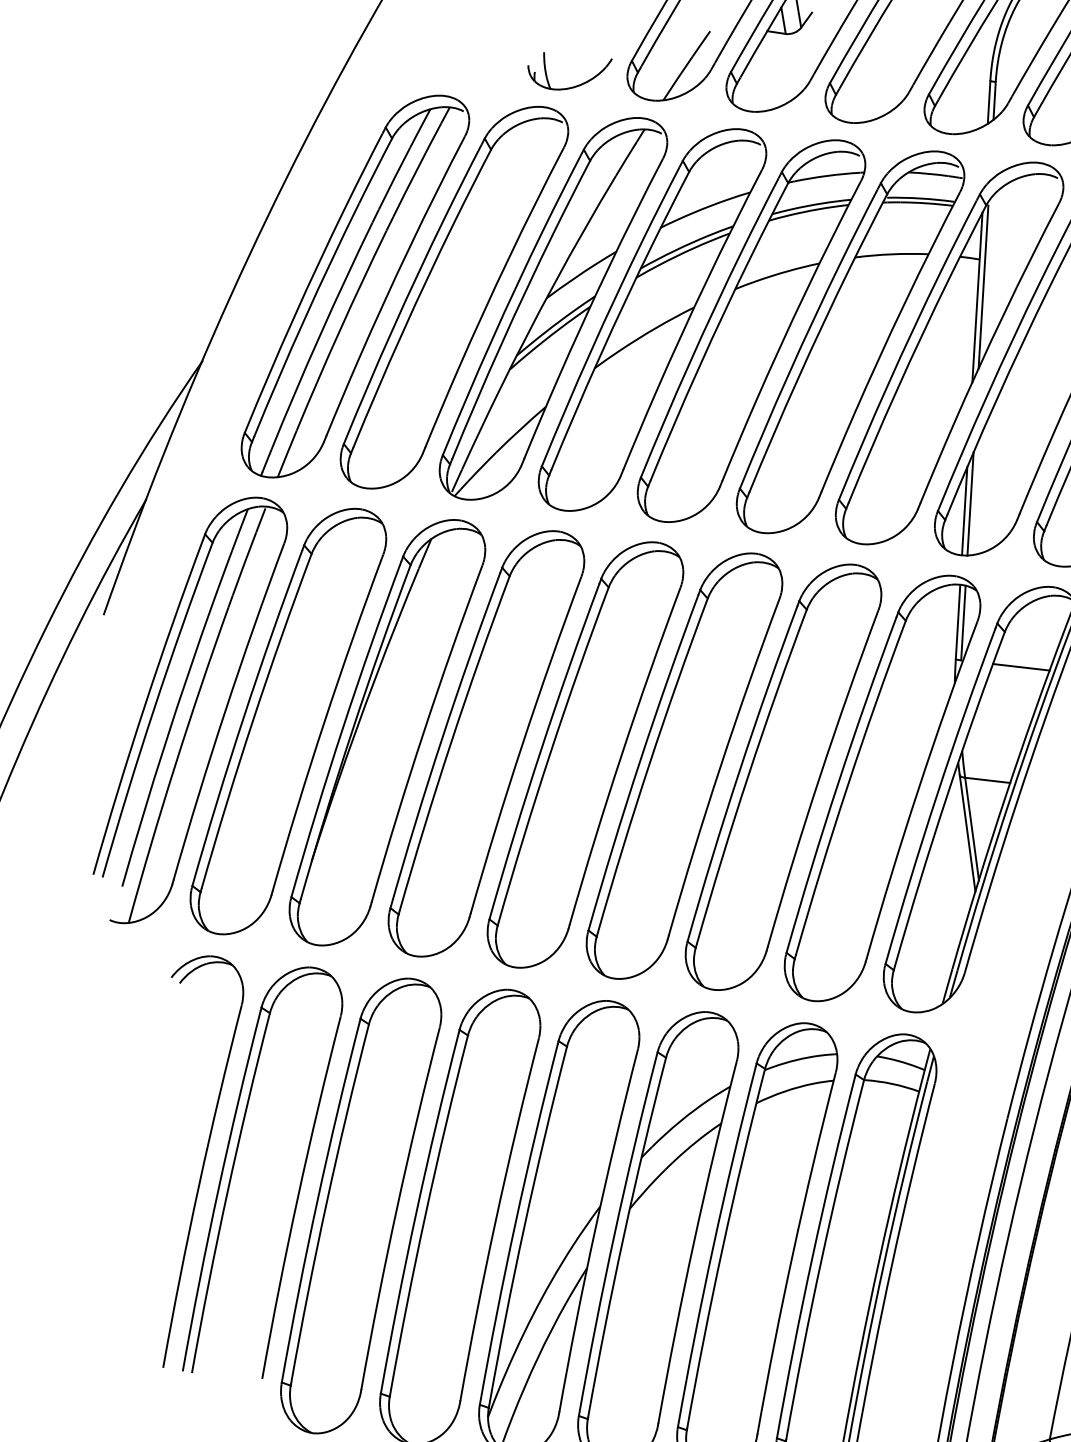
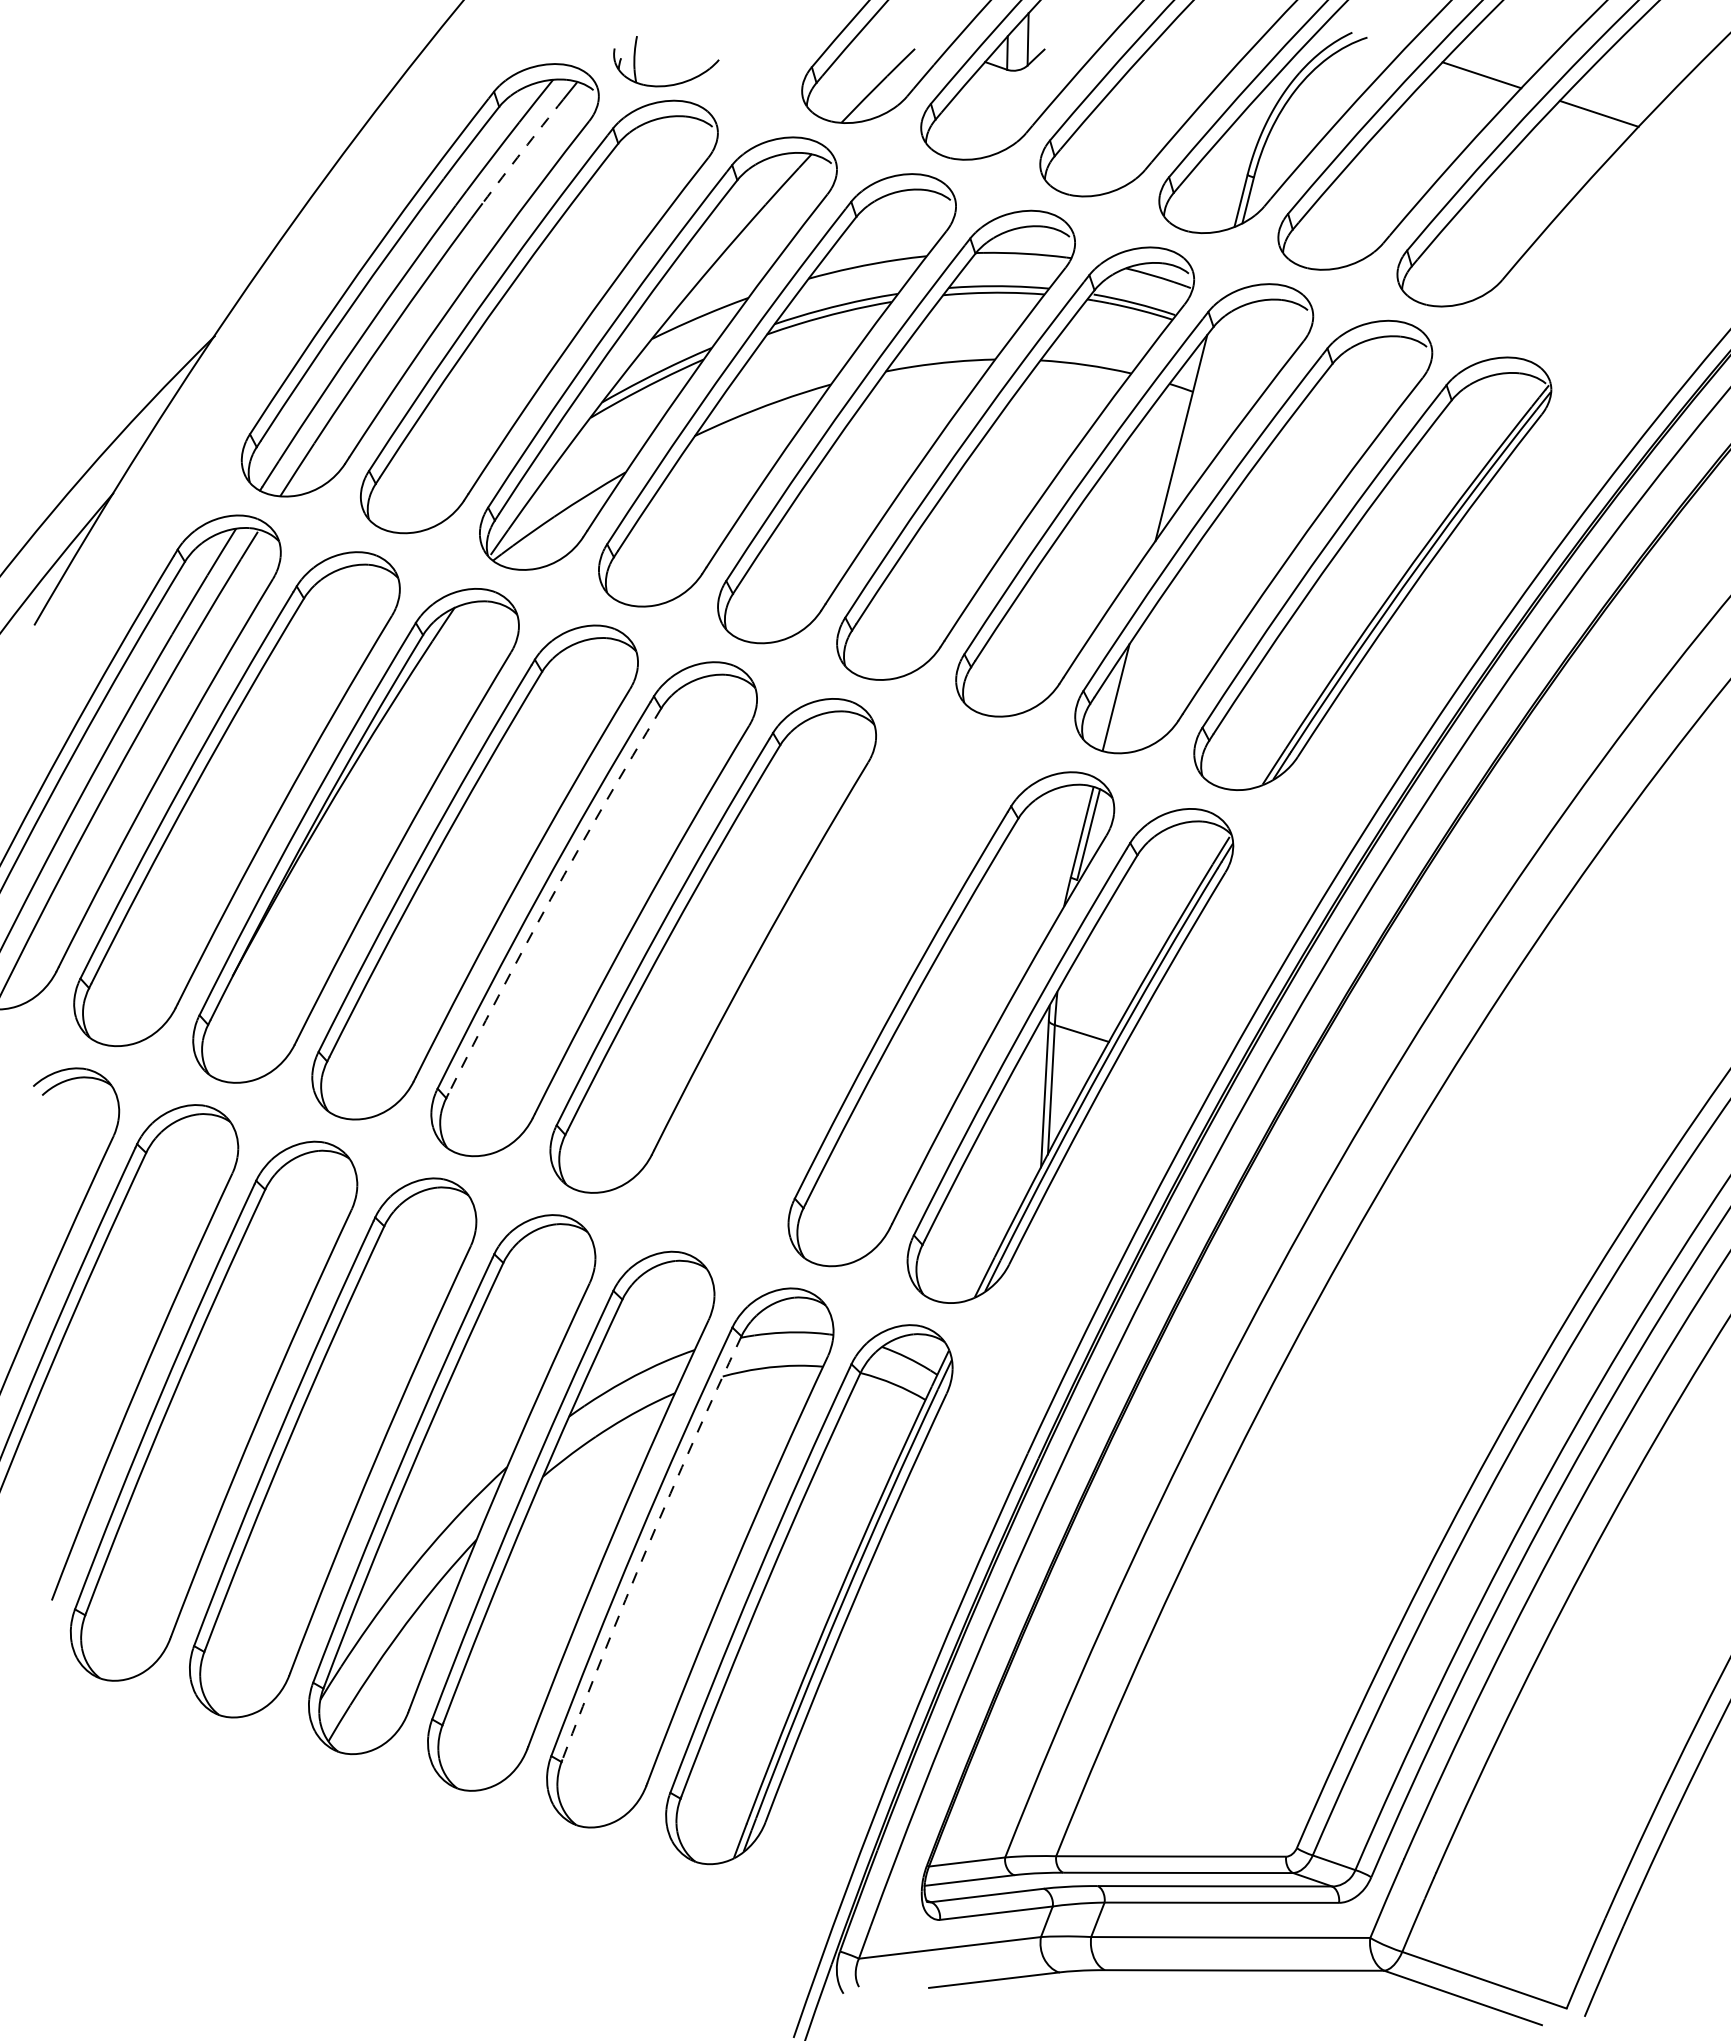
part: (575, 85) -> (667, 84), moved
arc: (416, 170) -> (522, 151), solid -> dashed
line: (983, 286) -> (1191, 426), removed
line: (970, 503) -> (1124, 689), removed
line: (1021, 667) -> (1149, 902), removed
arc: (550, 753) -> (550, 899), solid -> dashed
part: (784, 777) -> (832, 982), removed
arc: (722, 1248) -> (647, 1546), solid -> dashed

